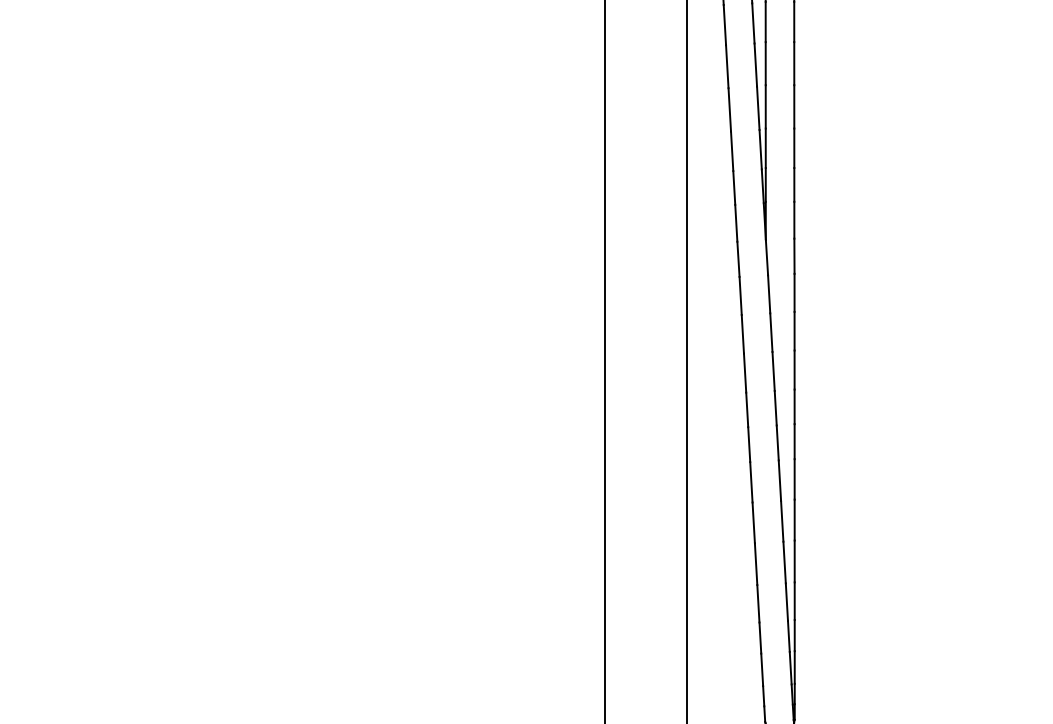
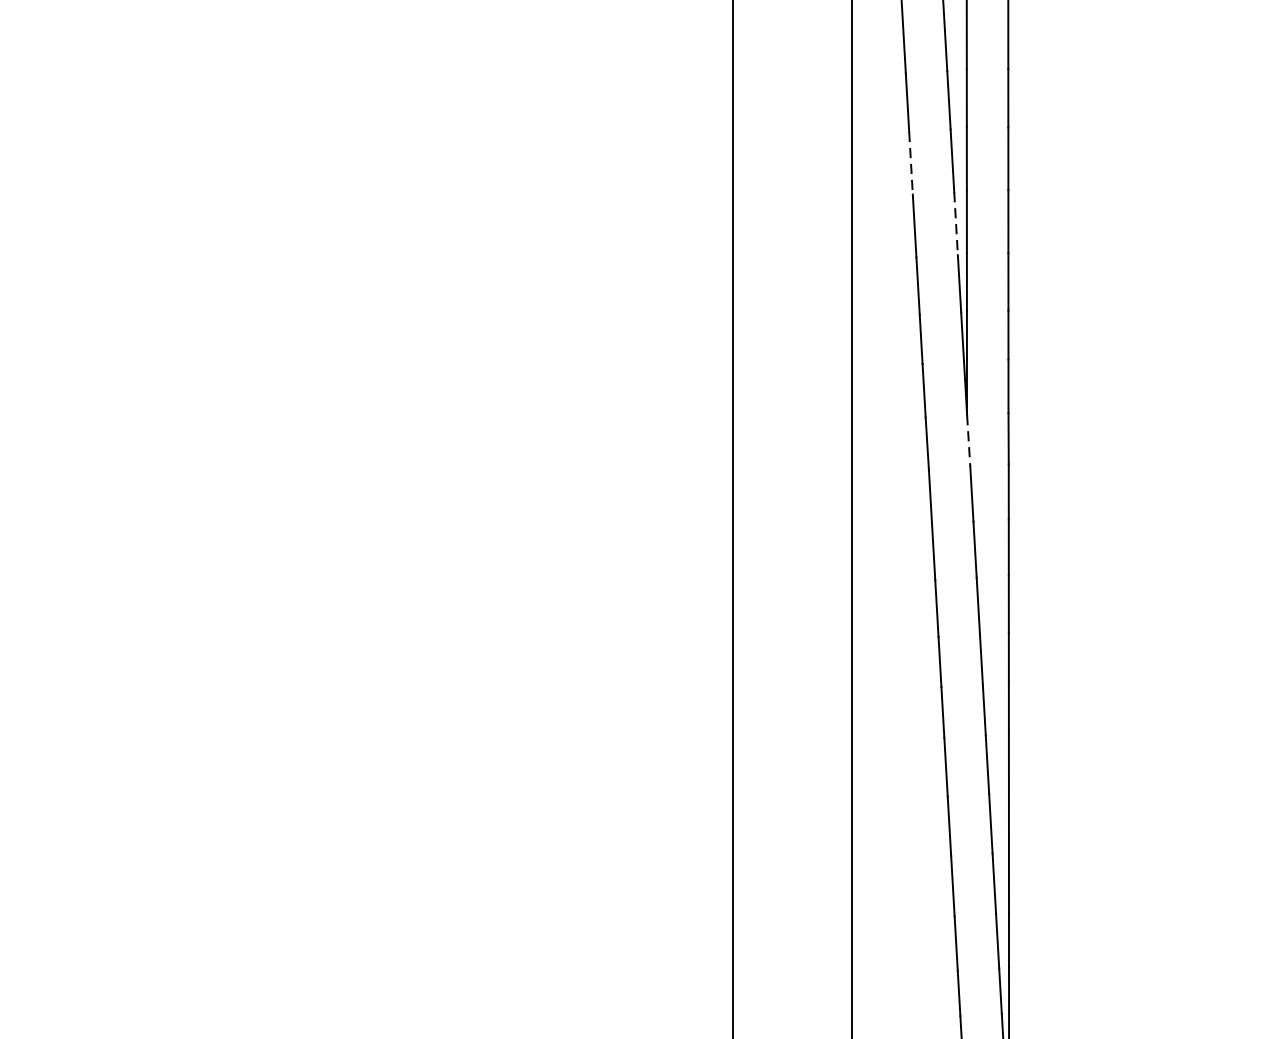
line: (727, 66) -> (911, 162), solid -> dashed
line: (758, 108) -> (956, 223), solid -> dashed
line: (766, 257) -> (967, 440), solid -> dashed

